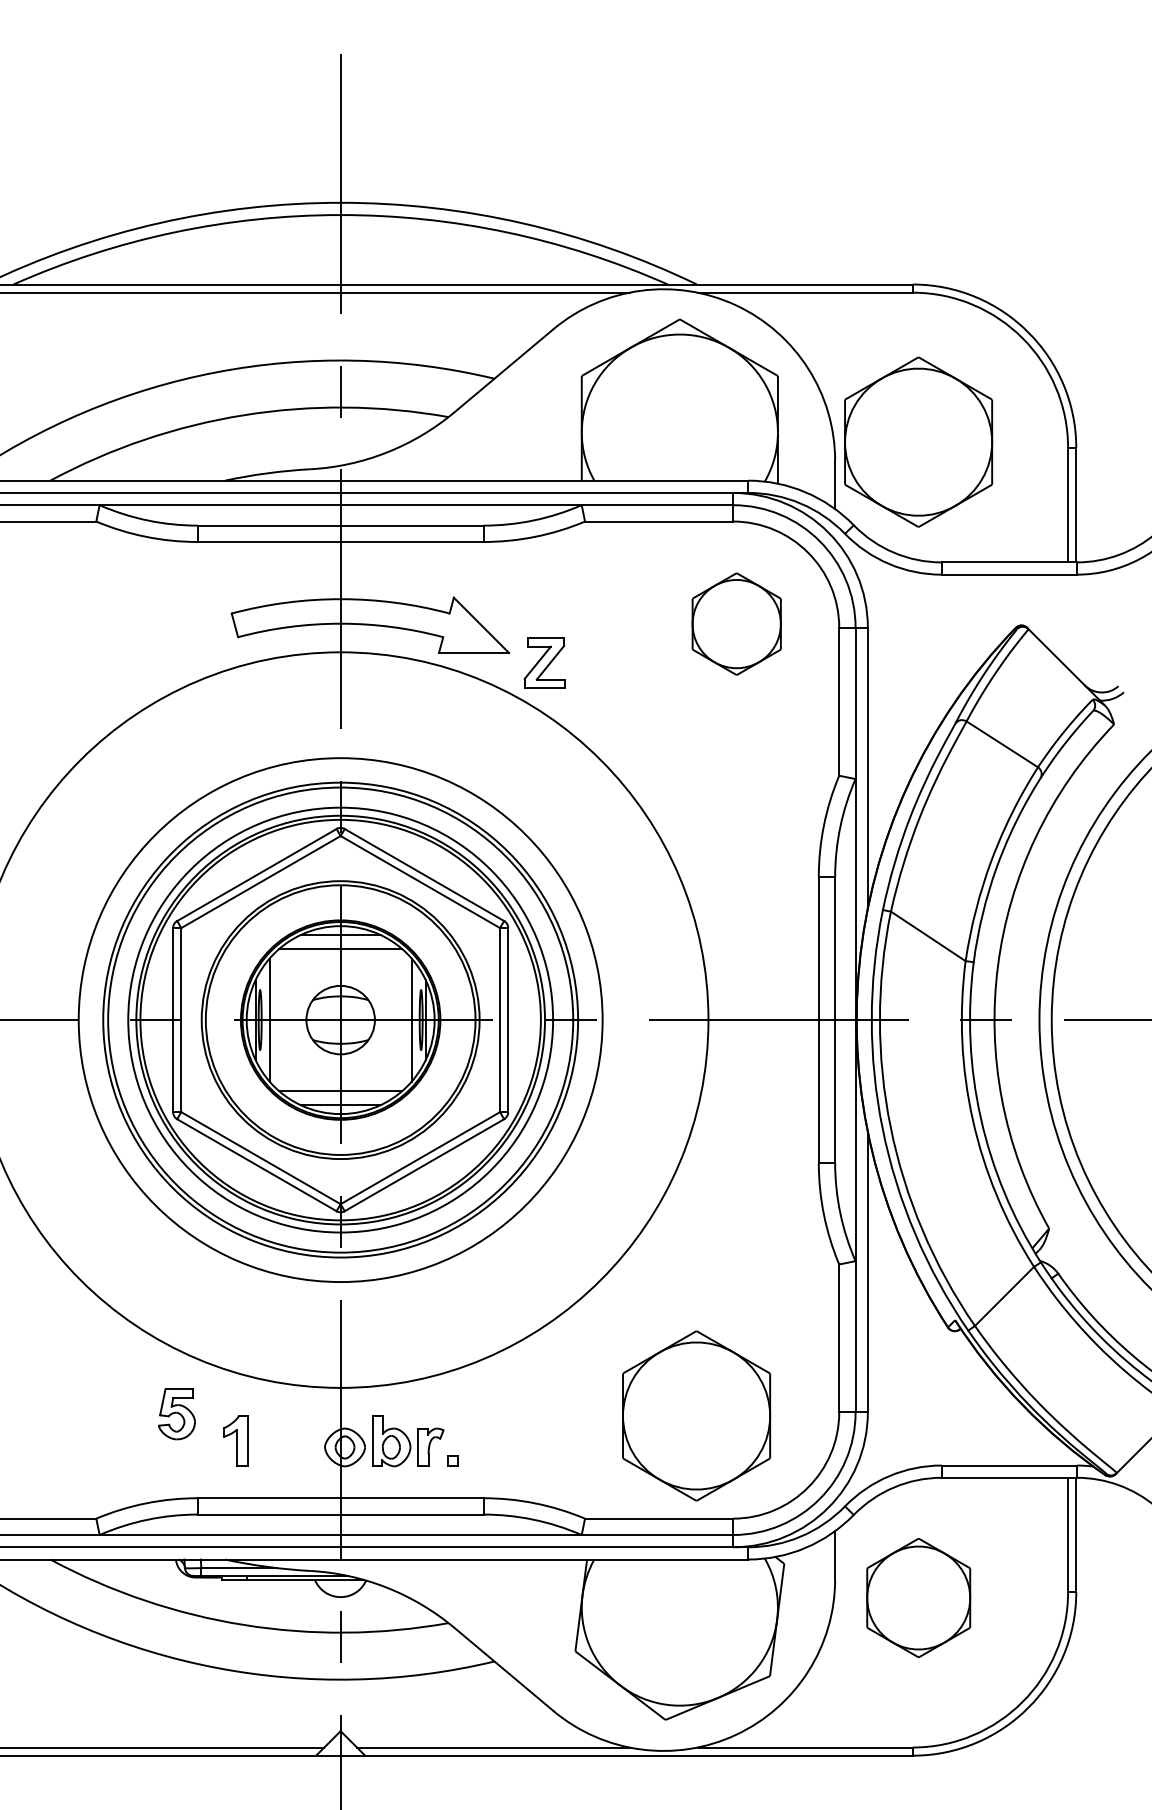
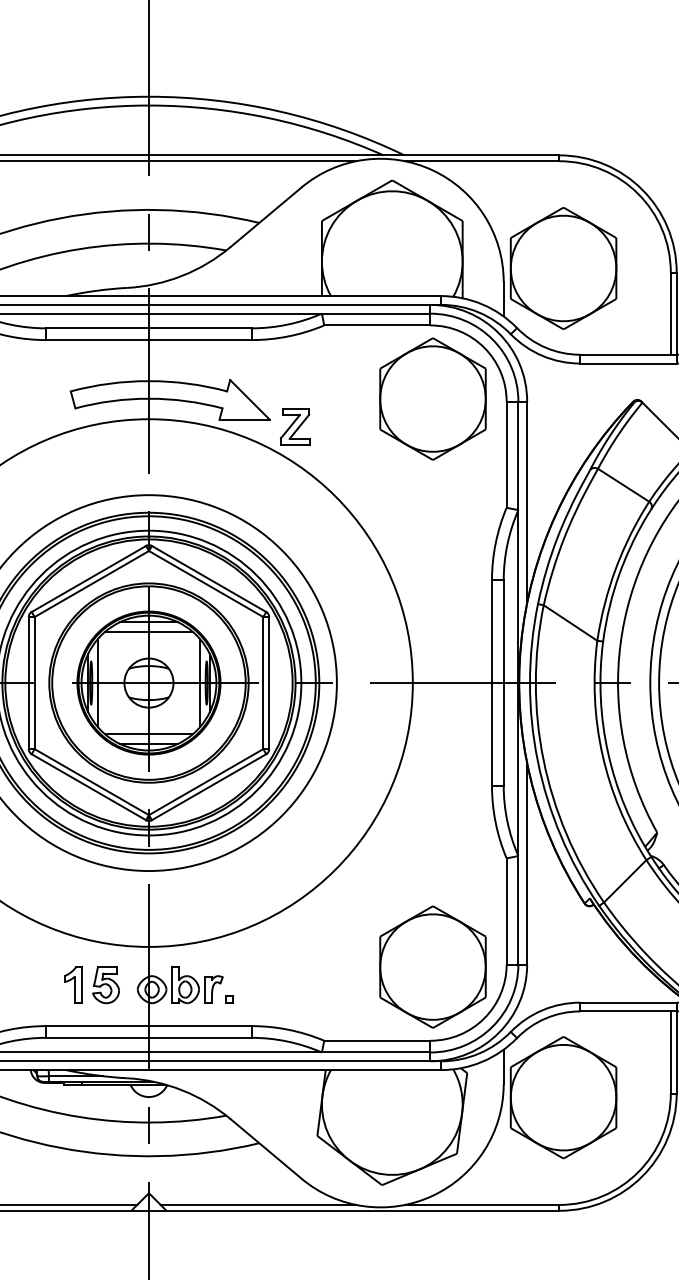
part: (736, 623) -> (432, 398), size x1.67
part: (176, 1414) -> (105, 985), moved
part: (696, 1415) -> (432, 966), moved
part: (918, 1597) -> (563, 1097), size x1.43

